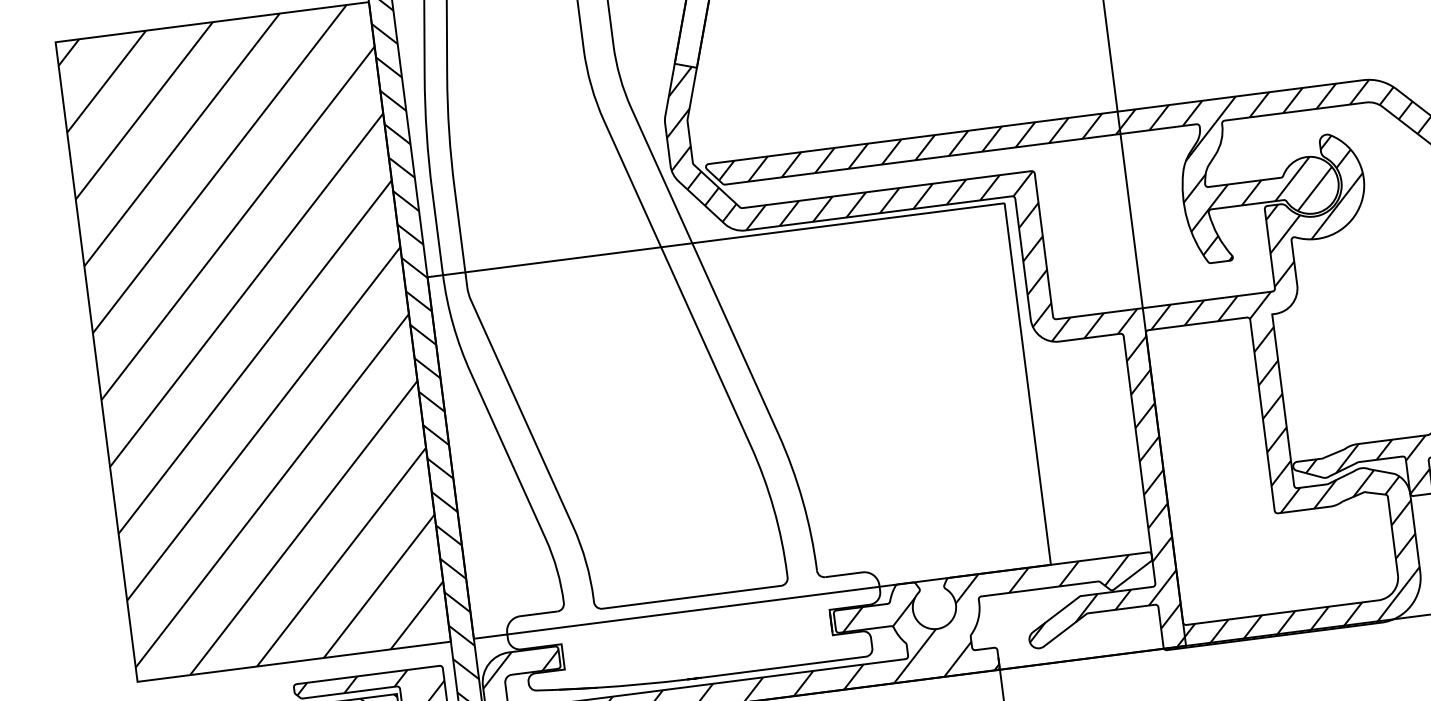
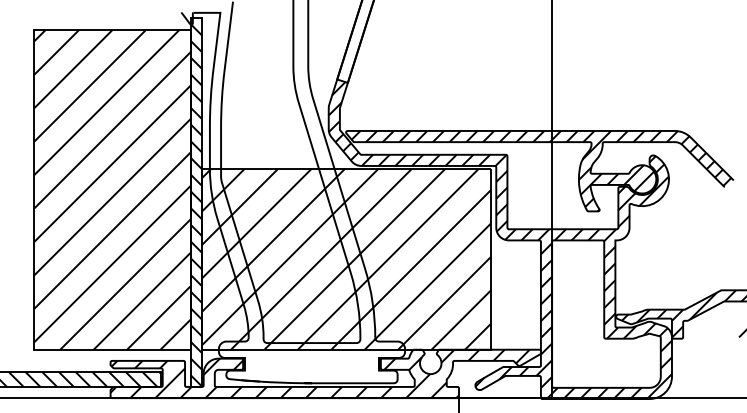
hatch: (739, 419) -> (346, 258), added

